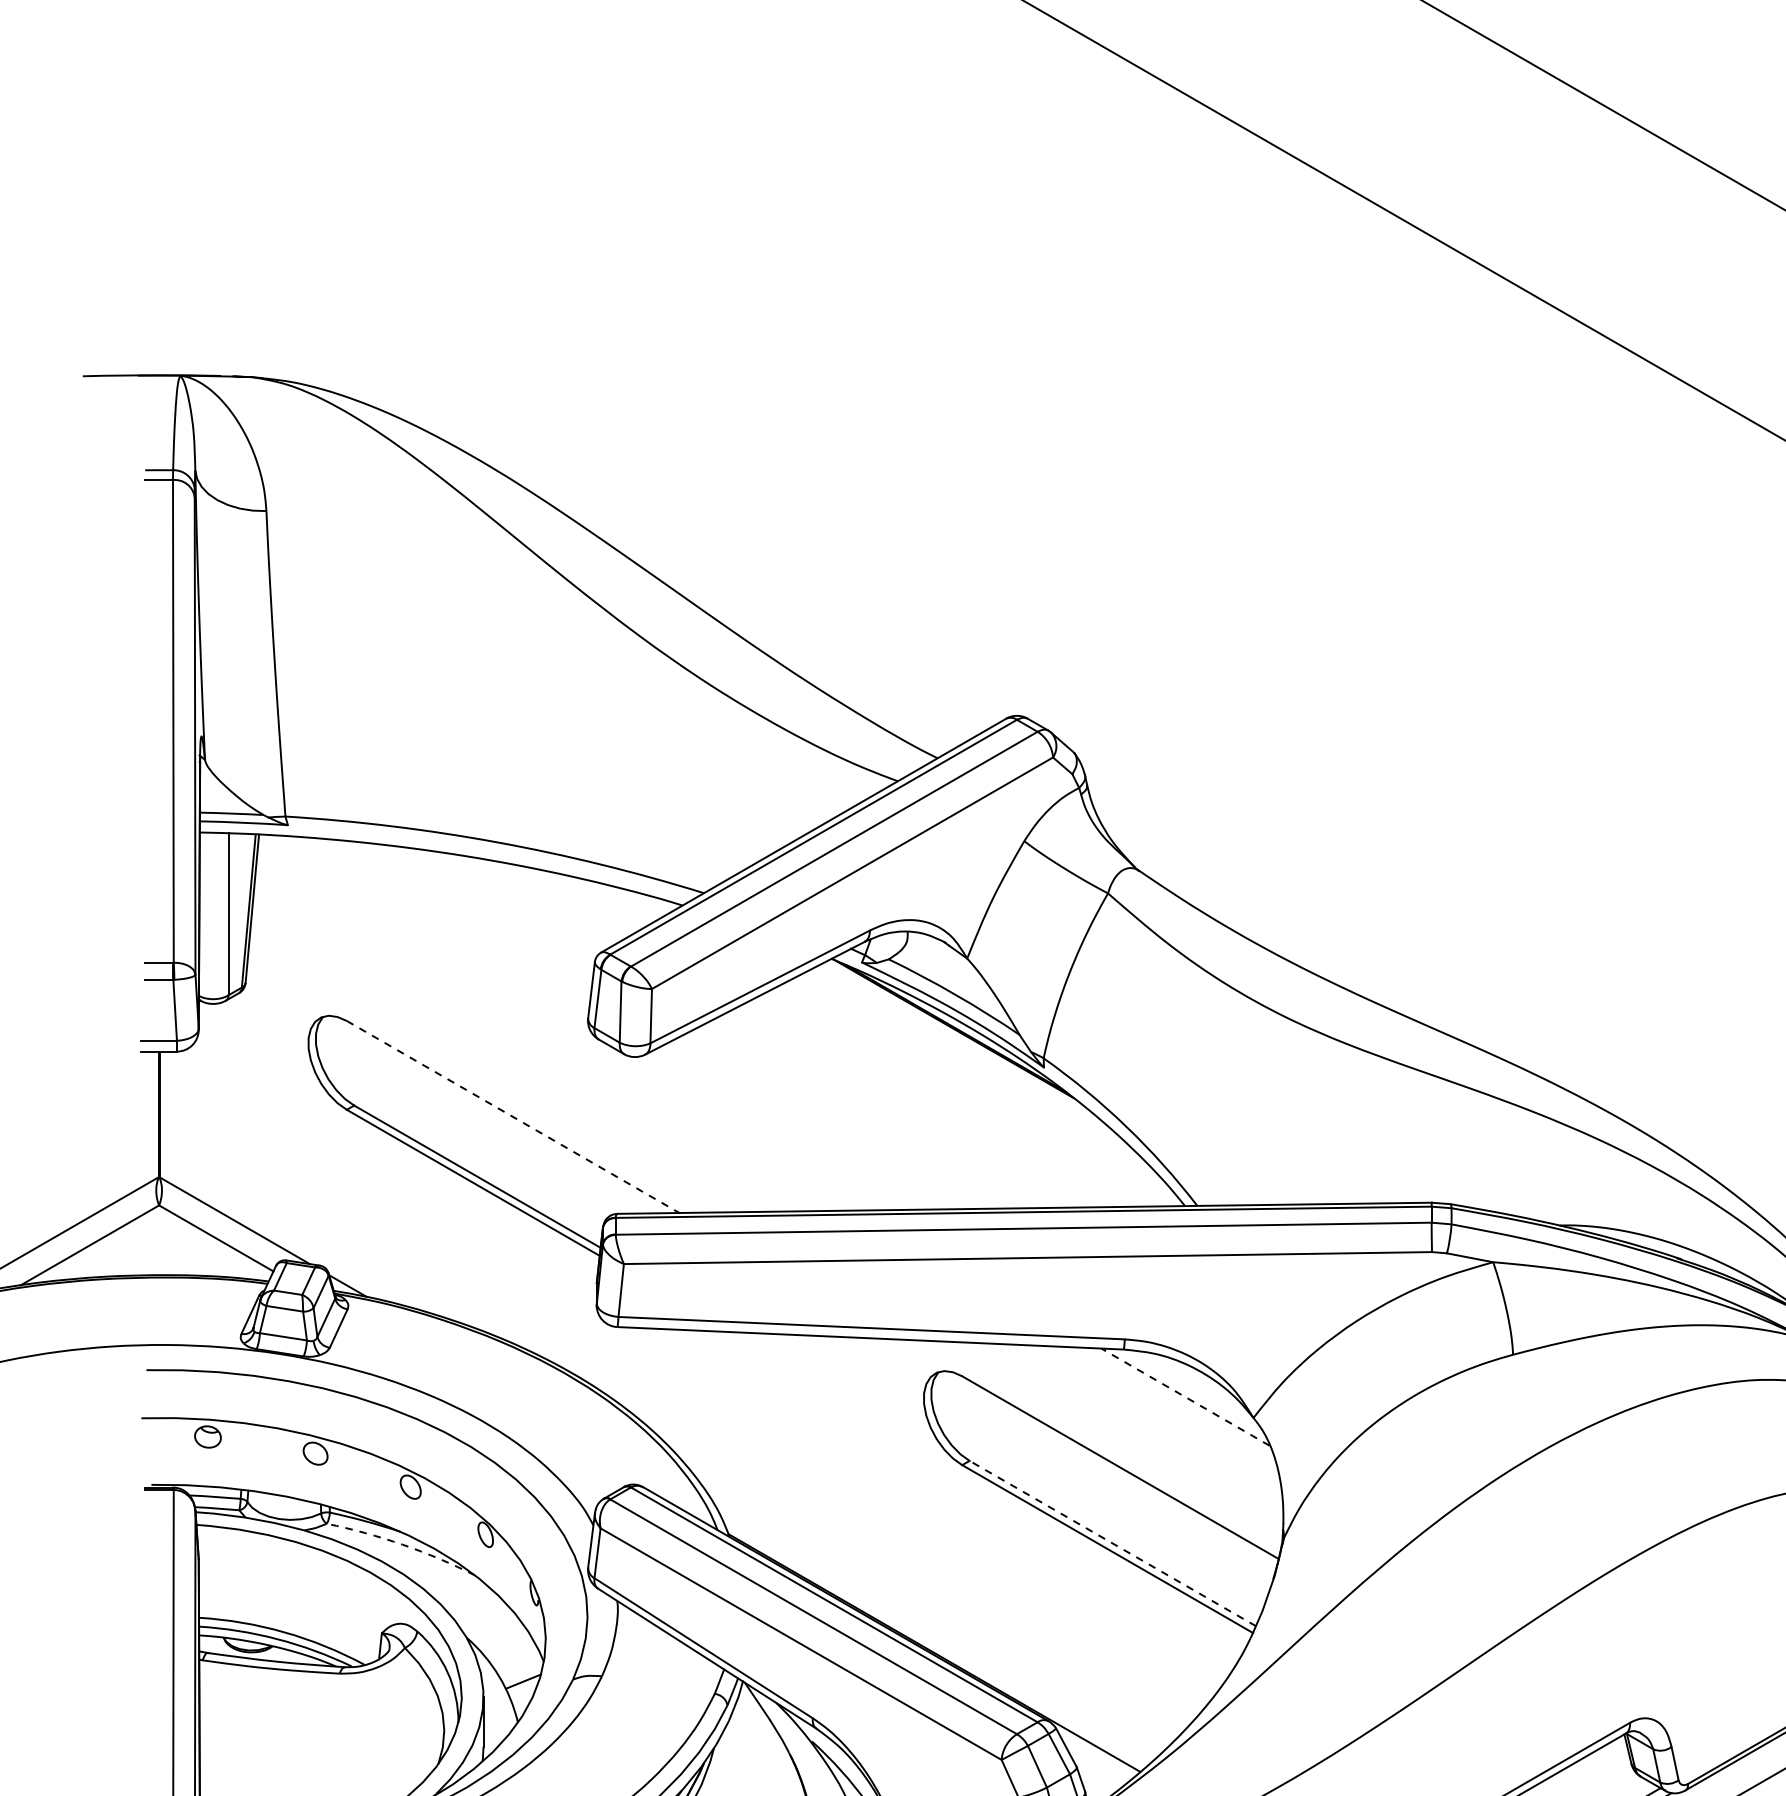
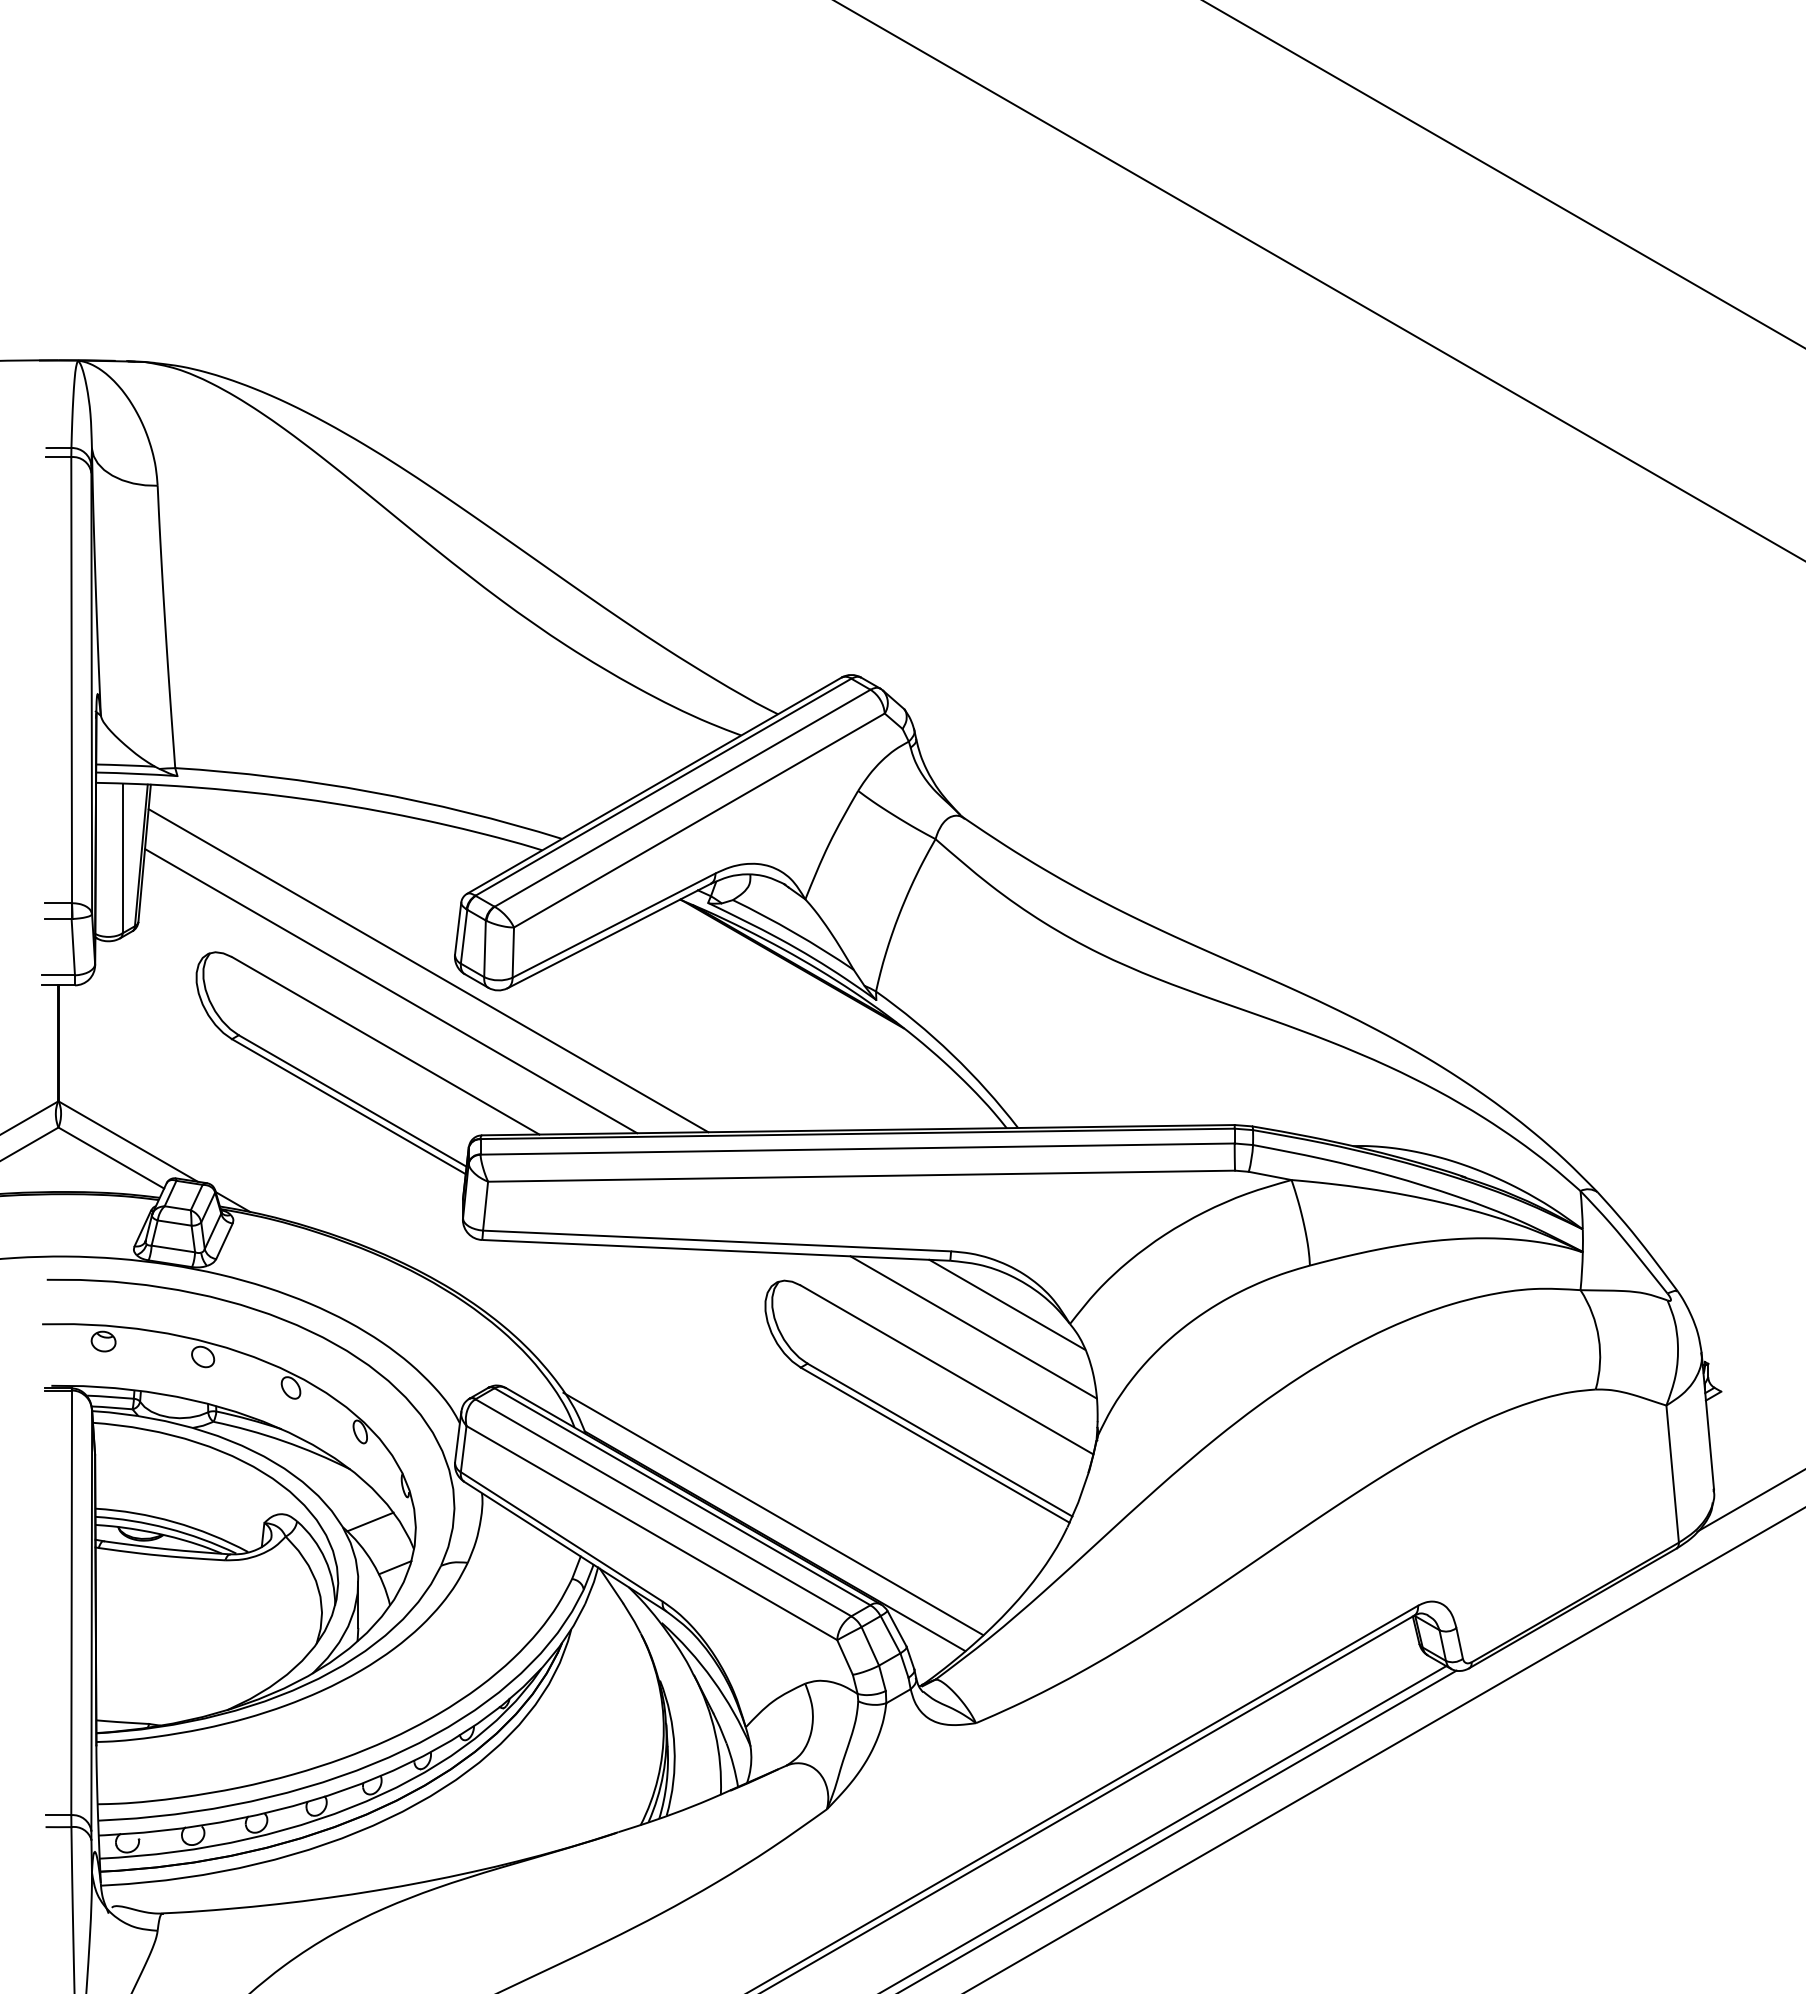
line: (559, 1035) -> (428, 970), added
line: (519, 1058) -> (391, 991), added
line: (514, 1117) -> (386, 1046), dashed -> solid
line: (1185, 1396) -> (1007, 1304), dashed -> solid
line: (1149, 1421) -> (973, 1327), added
line: (1113, 1544) -> (940, 1440), dashed -> solid
arc: (402, 1545) -> (283, 1441), dashed -> solid
line: (932, 1622) -> (773, 1513), added
line: (496, 1631) -> (370, 1521), added

